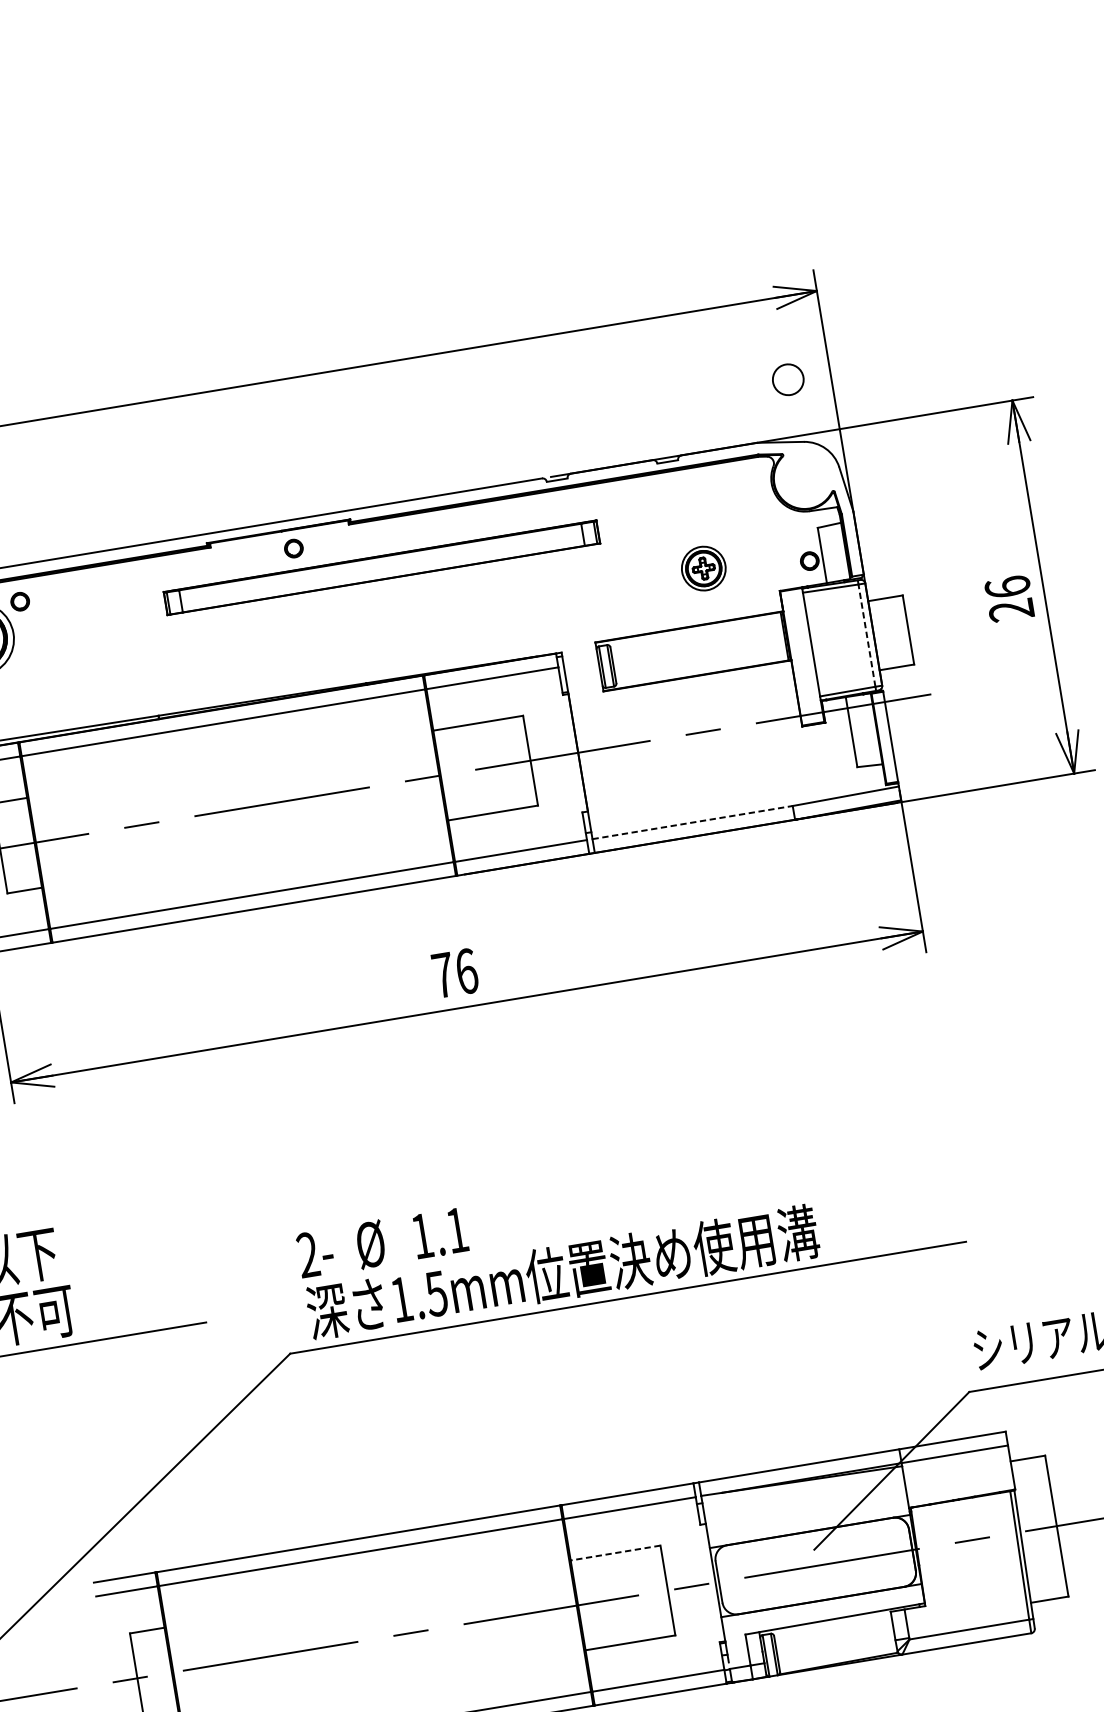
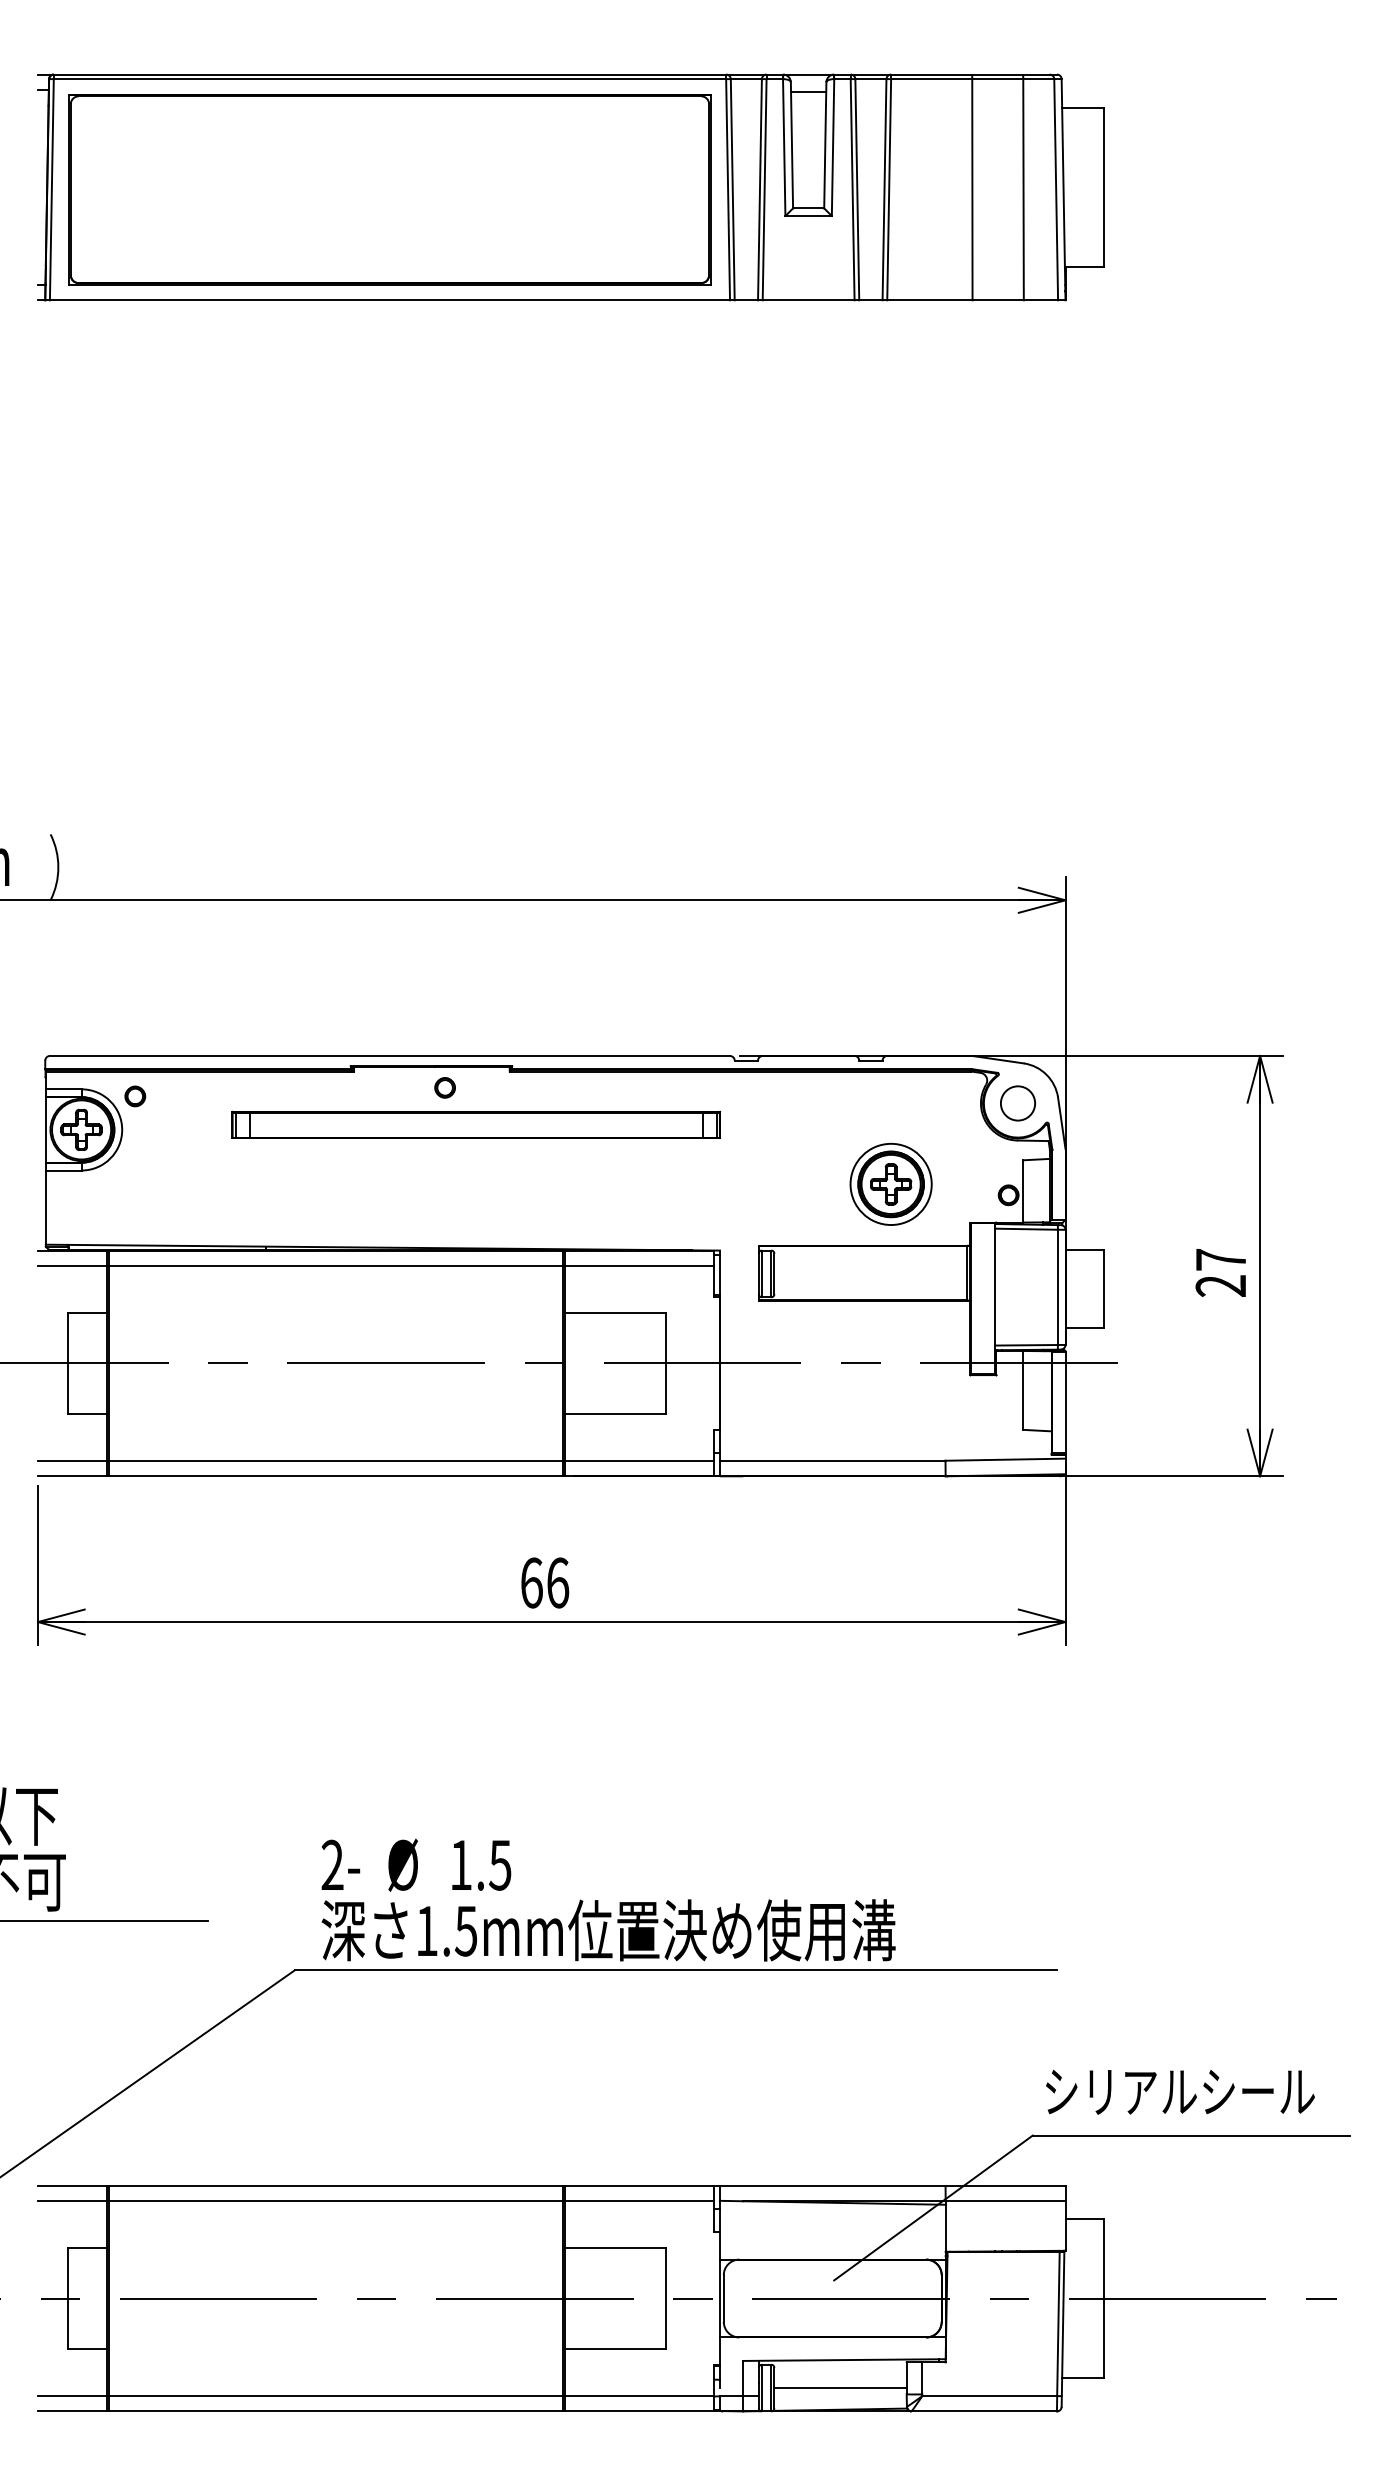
circle: (787, 379) -> (1017, 1103), moved
part: (382, 567) -> (476, 1124), moved
part: (703, 568) -> (890, 1183), size x1.67
text: (1007, 587) -> (1220, 1259), 26 -> 27
line: (866, 635) -> (1057, 1287), dashed -> solid
line: (692, 822) -> (832, 1460), dashed -> solid
text: (443, 974) -> (531, 1582), 76 -> 66
text: (457, 1230) -> (500, 1865), 1.1 -> 1.5
line: (615, 1552) -> (615, 2247), dashed -> solid
line: (835, 1644) -> (840, 2388), added

